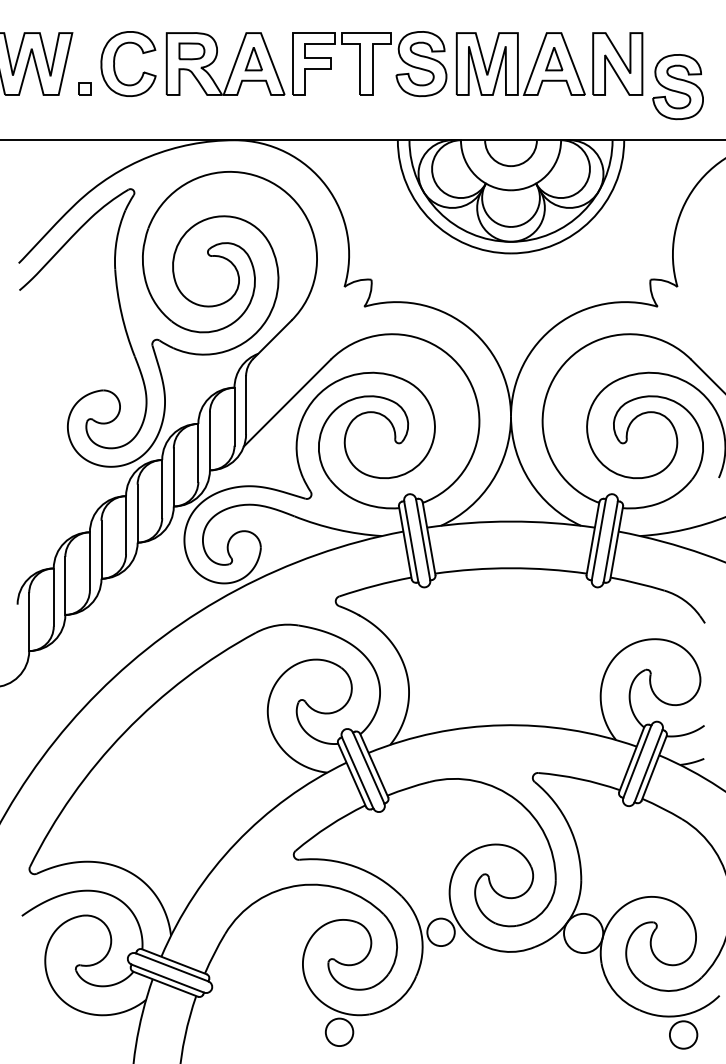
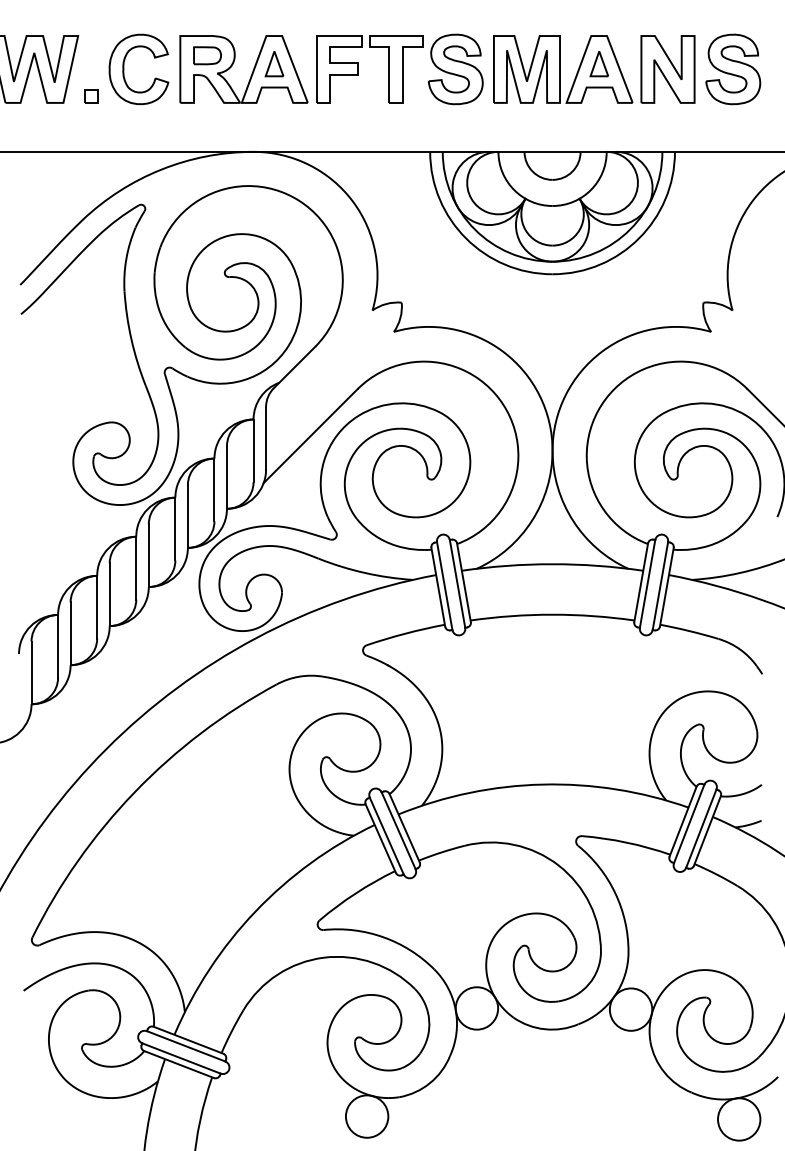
part: (677, 87) -> (732, 69), moved
circle: (440, 931) -> (476, 1007), size x1.43
circle: (339, 1031) -> (367, 1115), size x1.43
circle: (683, 1034) -> (739, 1118), size x1.43

